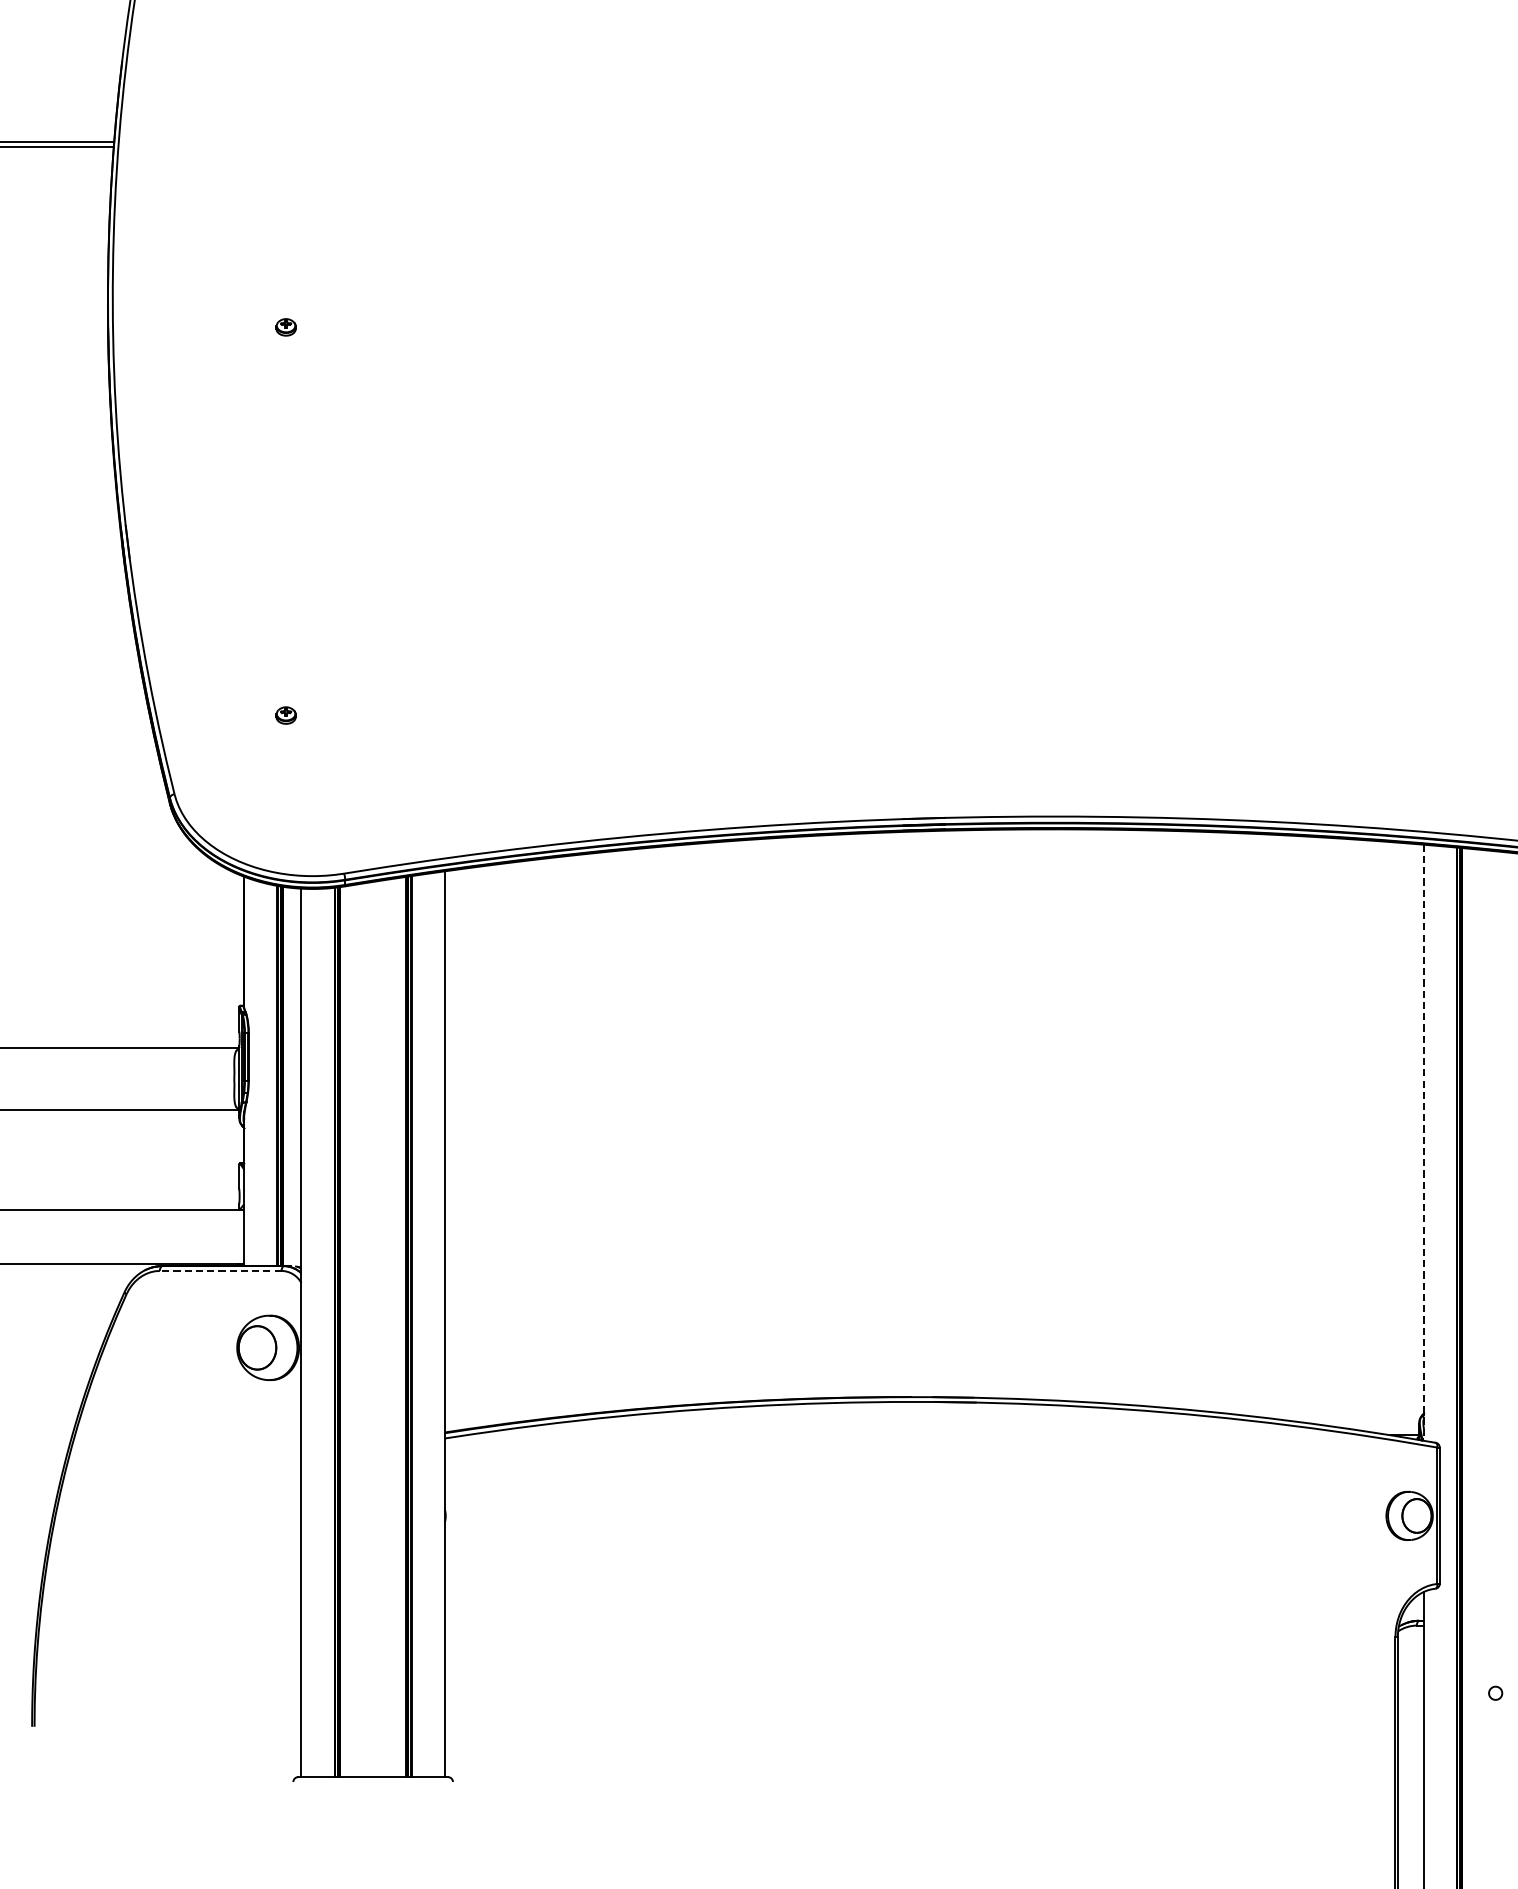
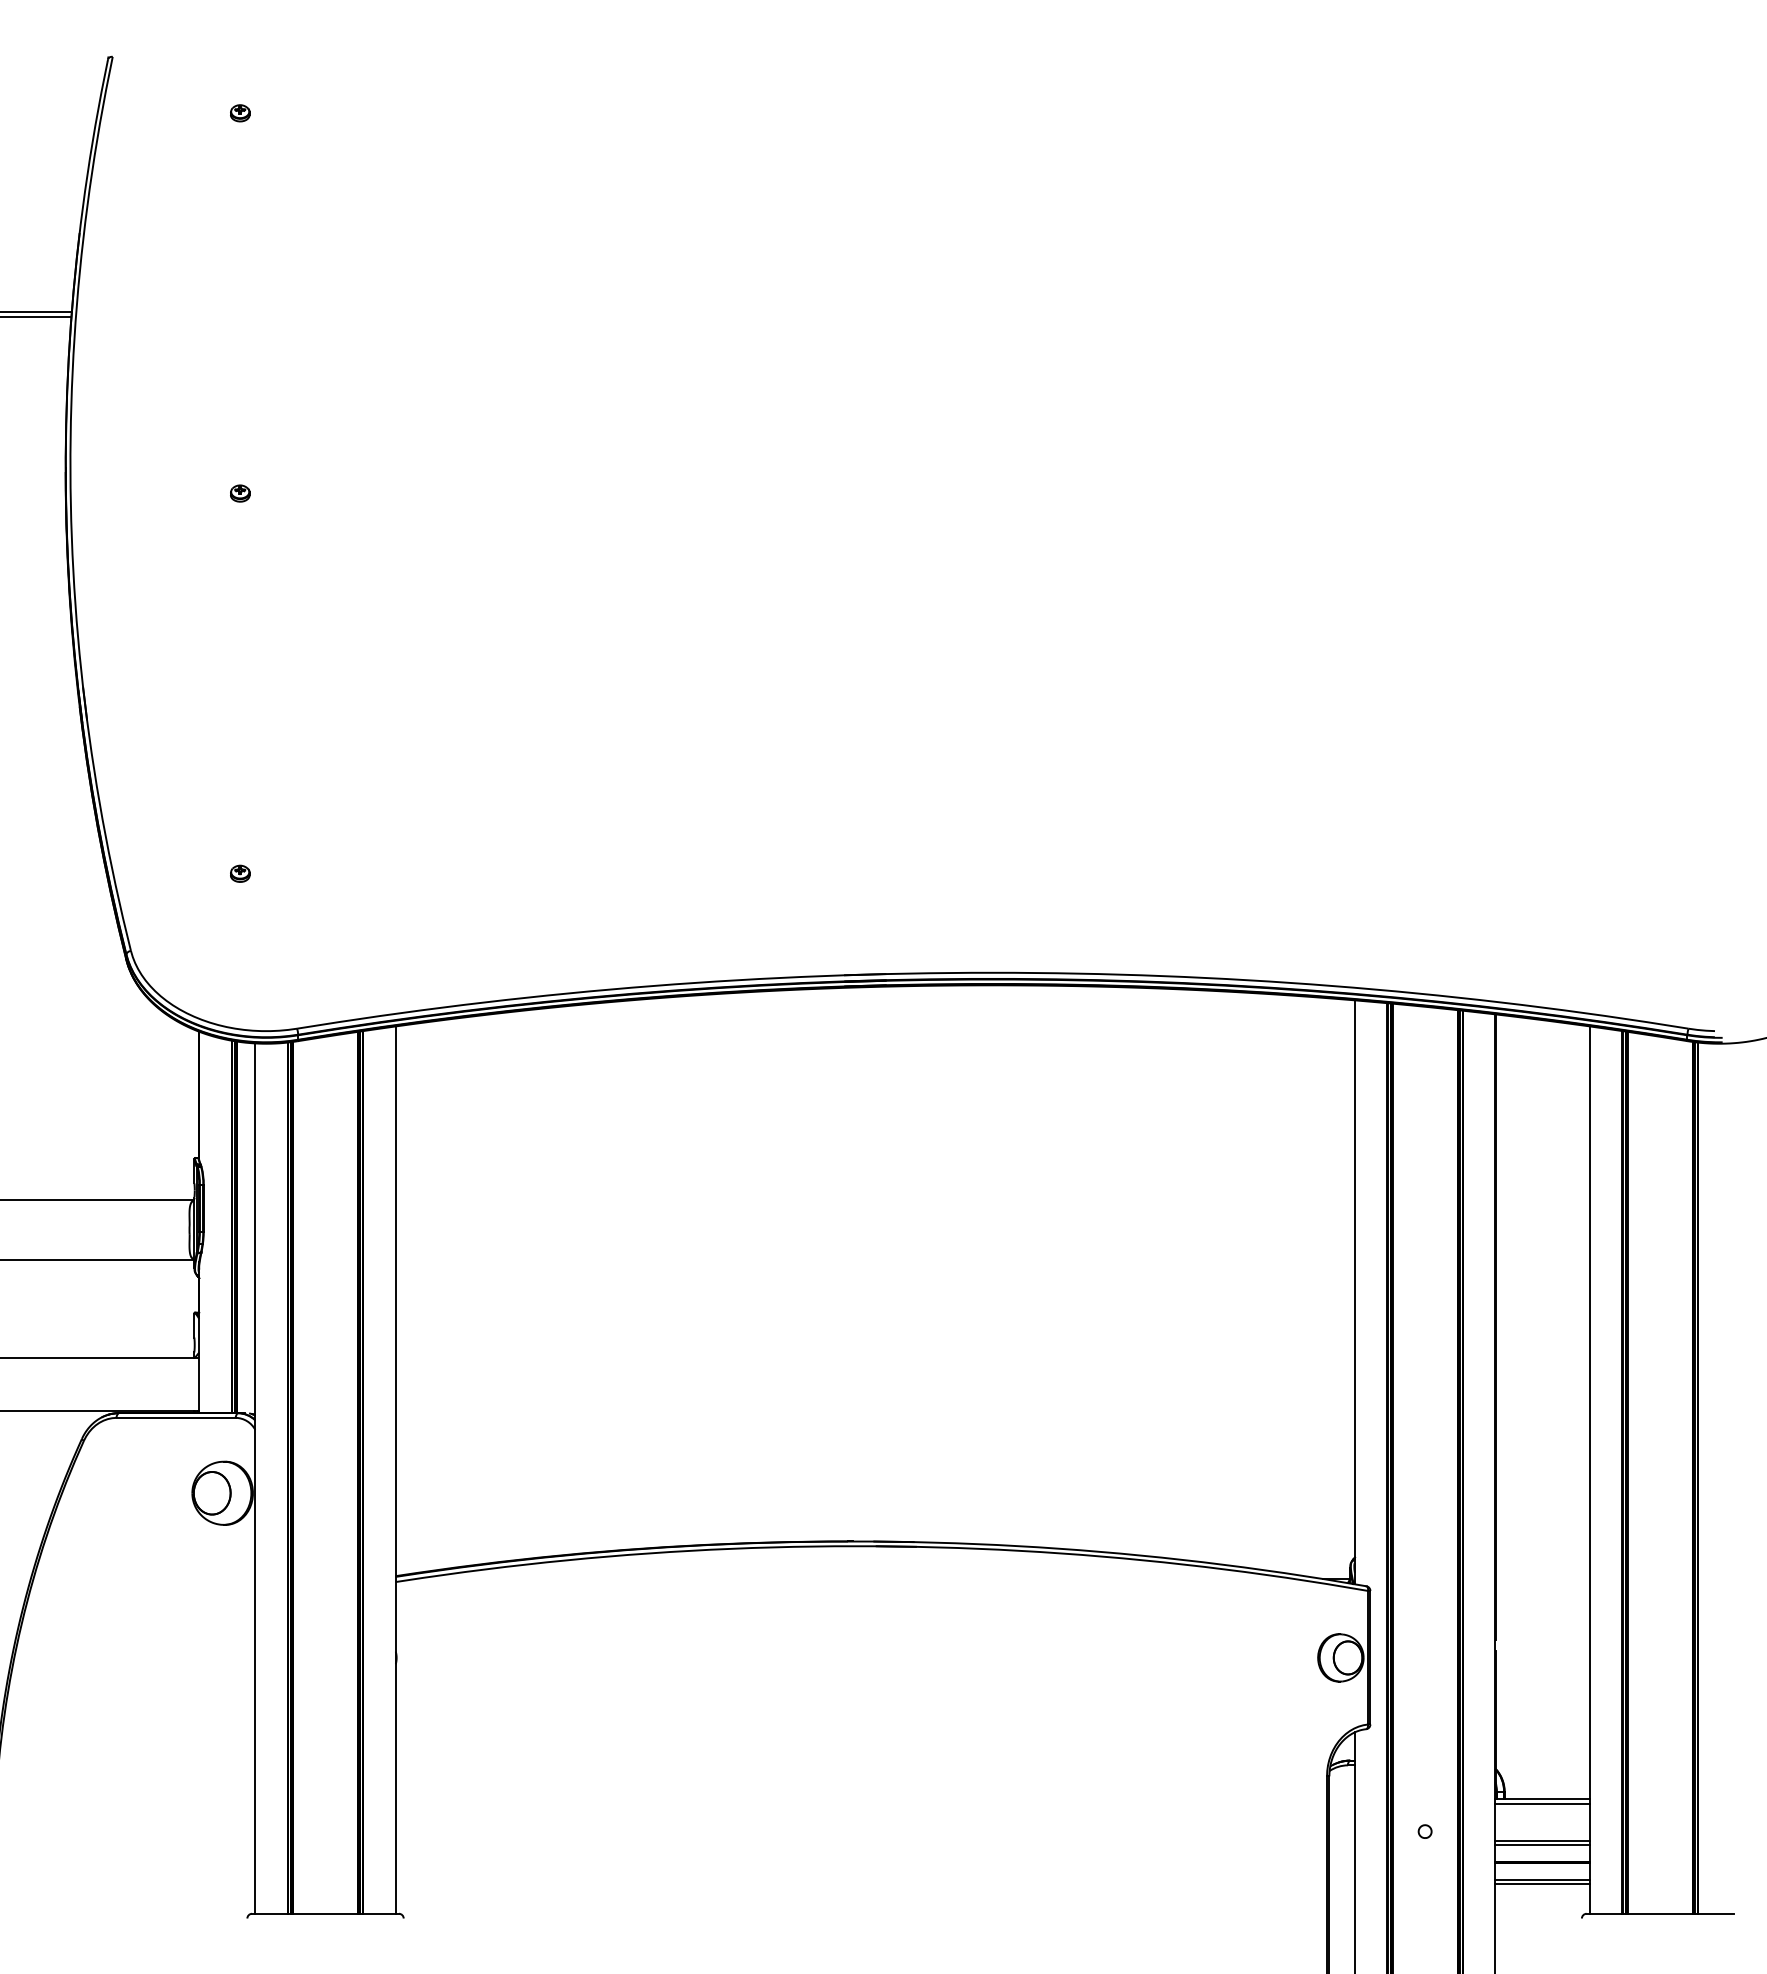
line: (1423, 1142) -> (1354, 1292), dashed -> solid
line: (221, 1270) -> (176, 1417), dashed -> solid

